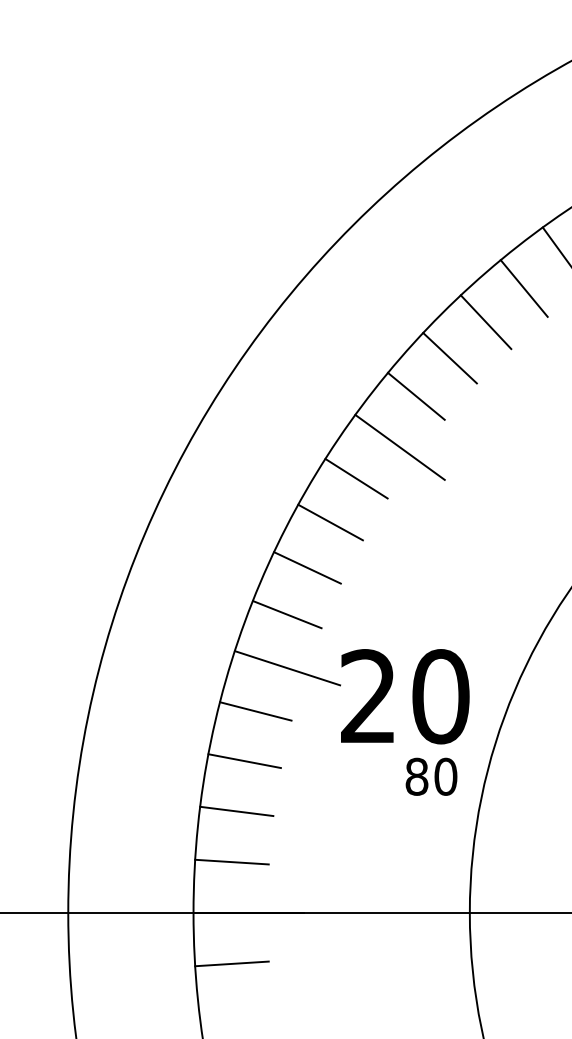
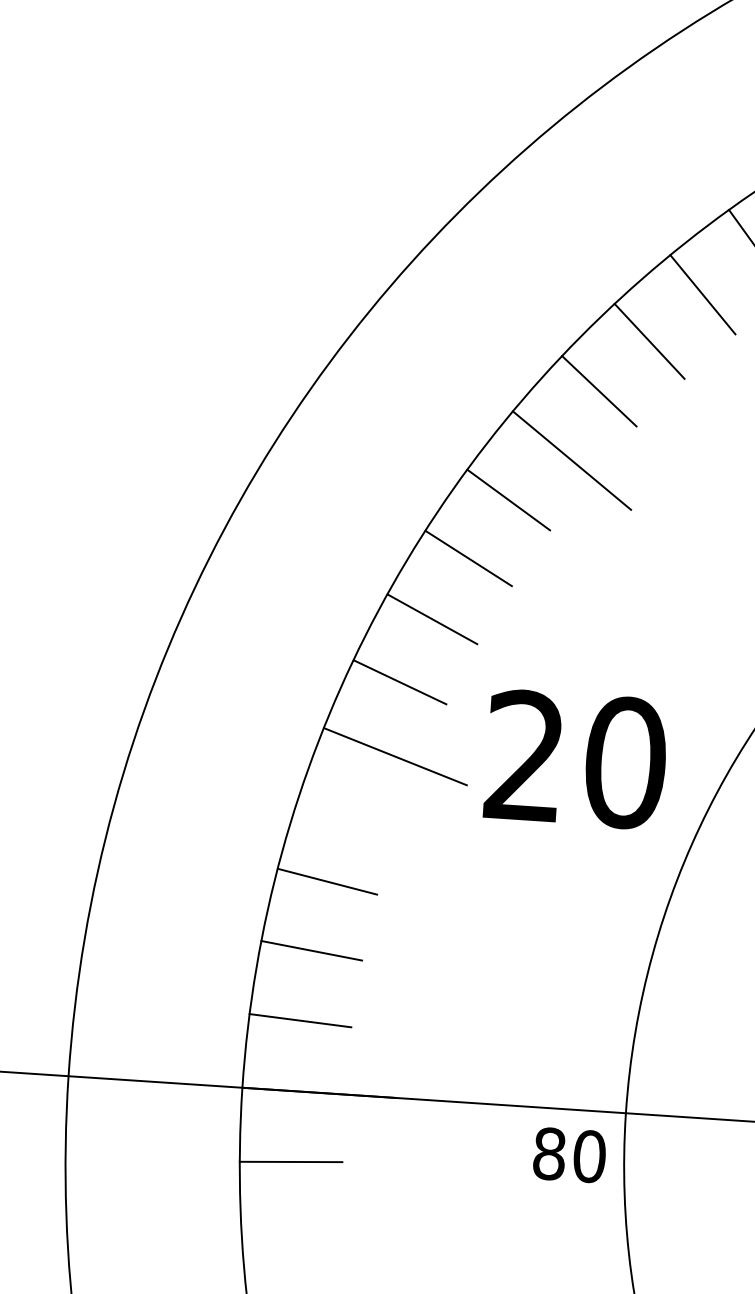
text: (405, 696) -> (576, 759), moved
line: (255, 711) -> (347, 813), removed
text: (431, 776) -> (569, 1154), moved

